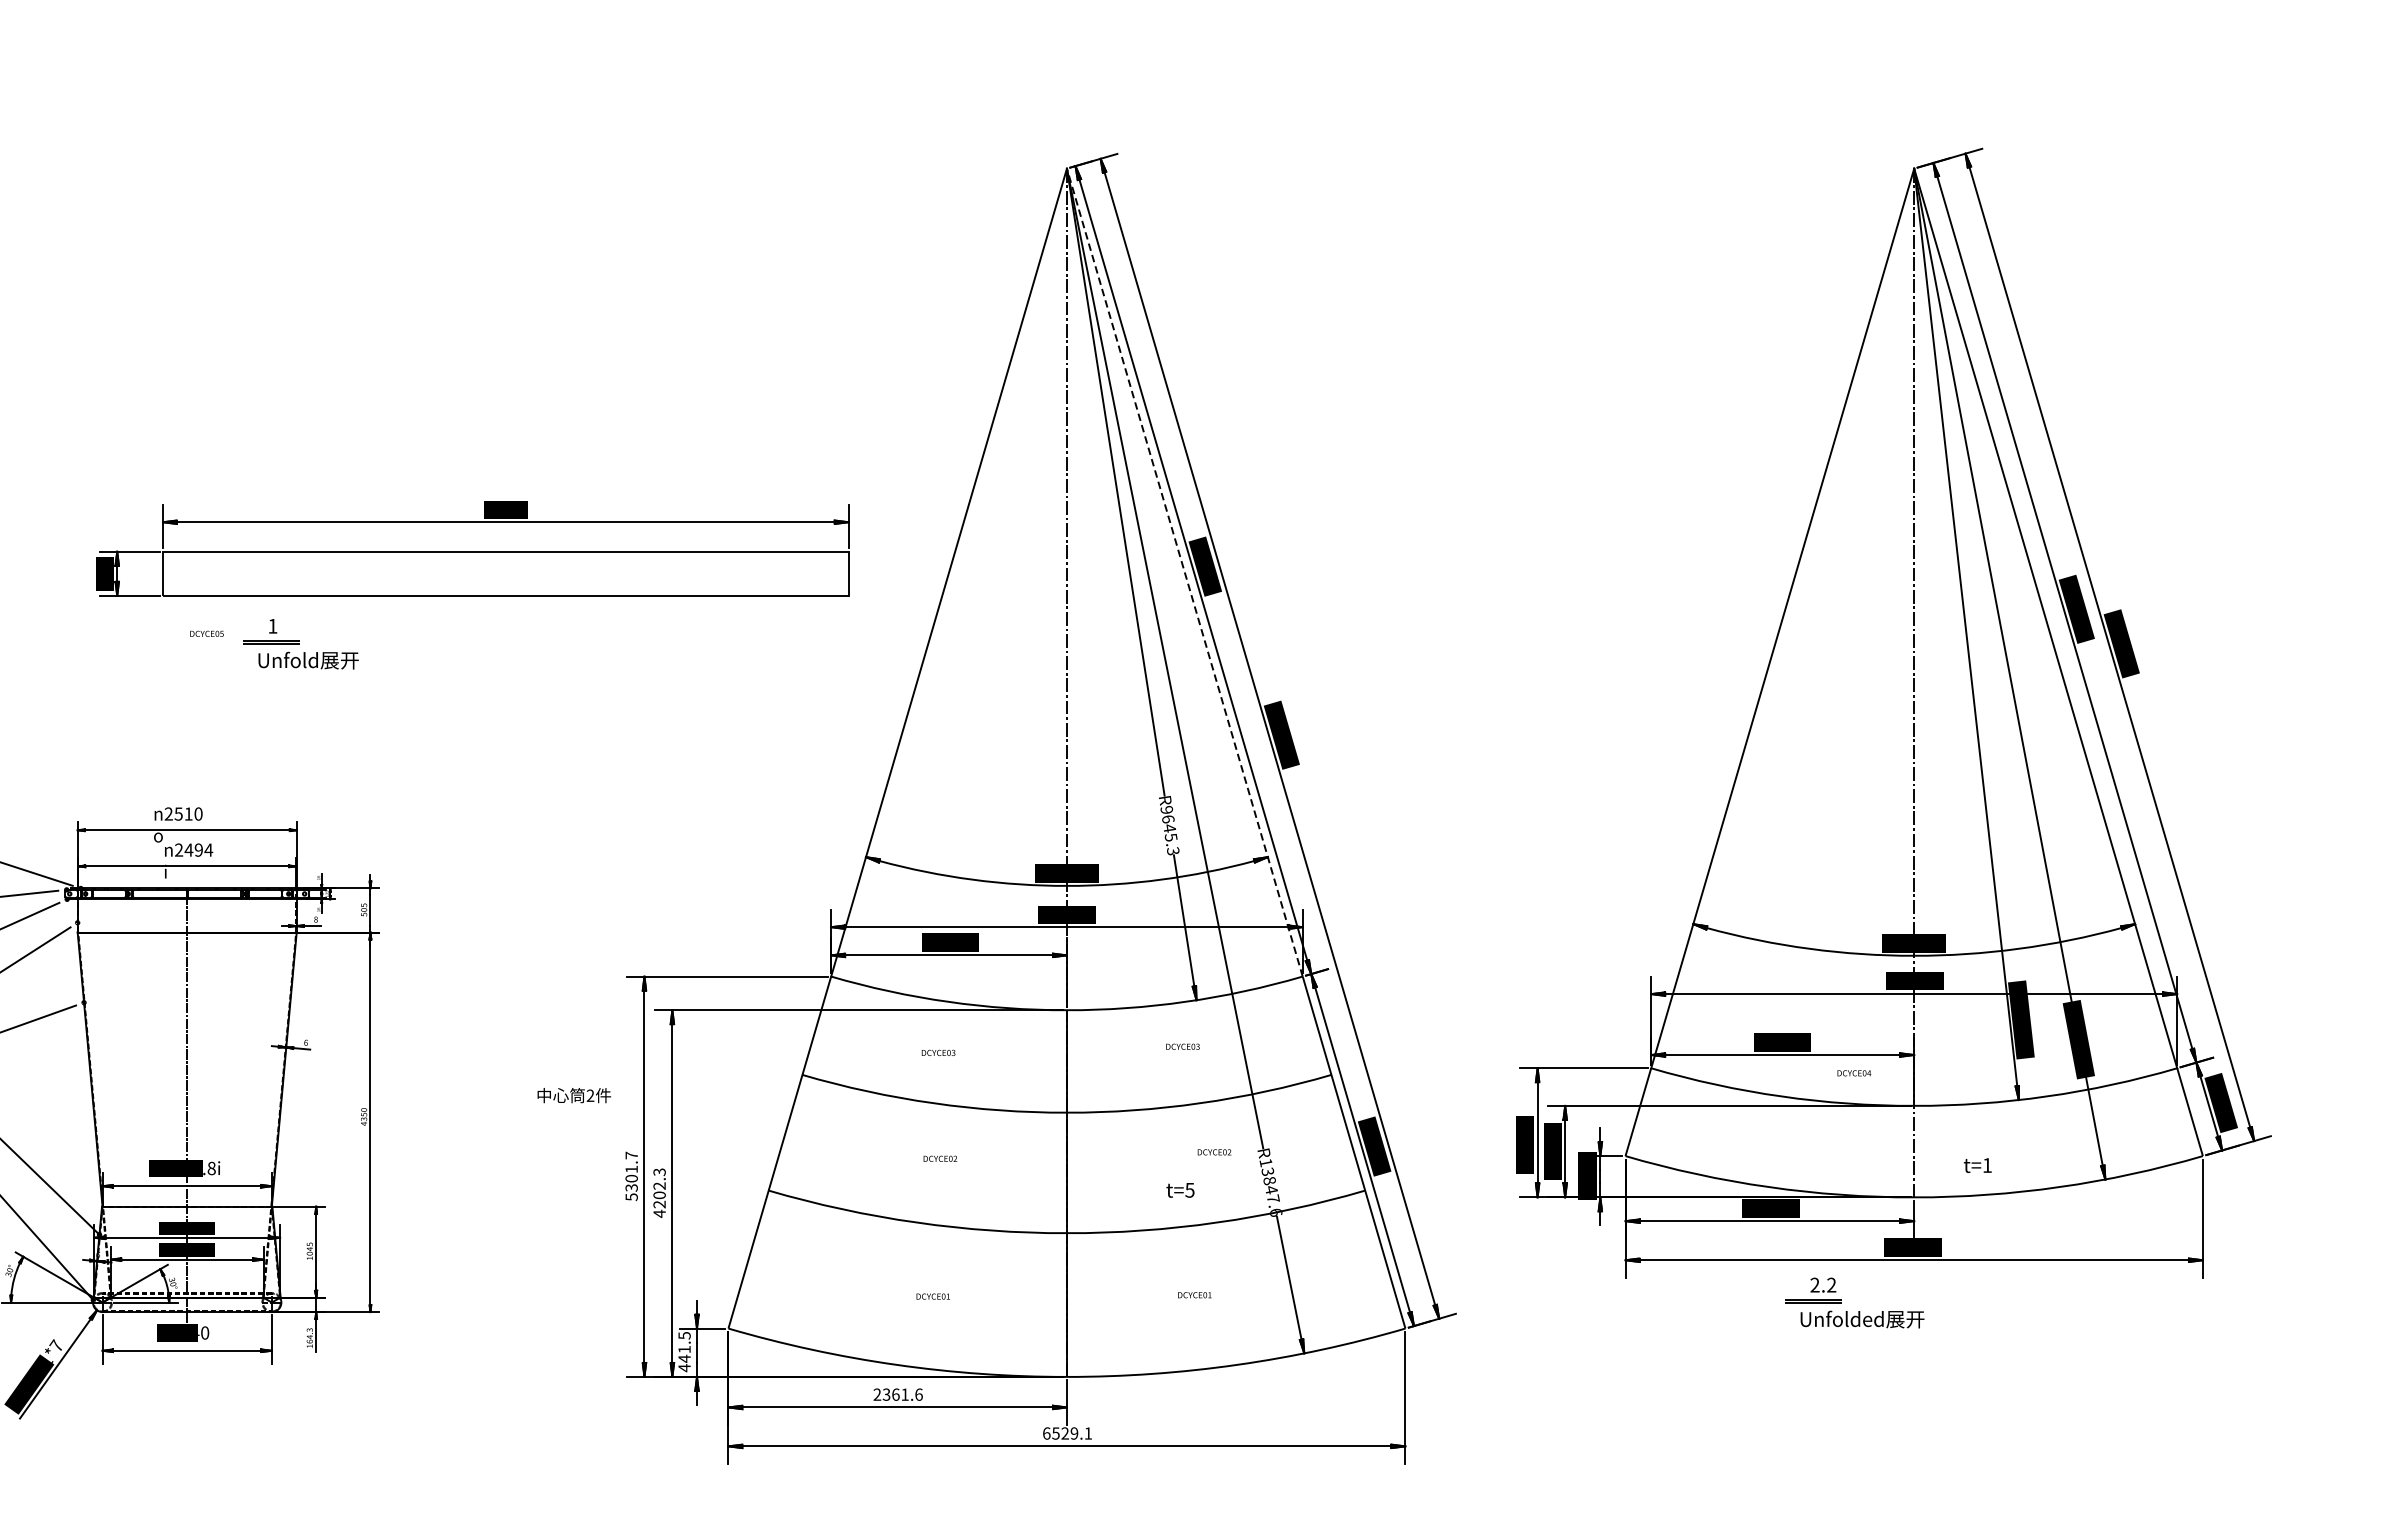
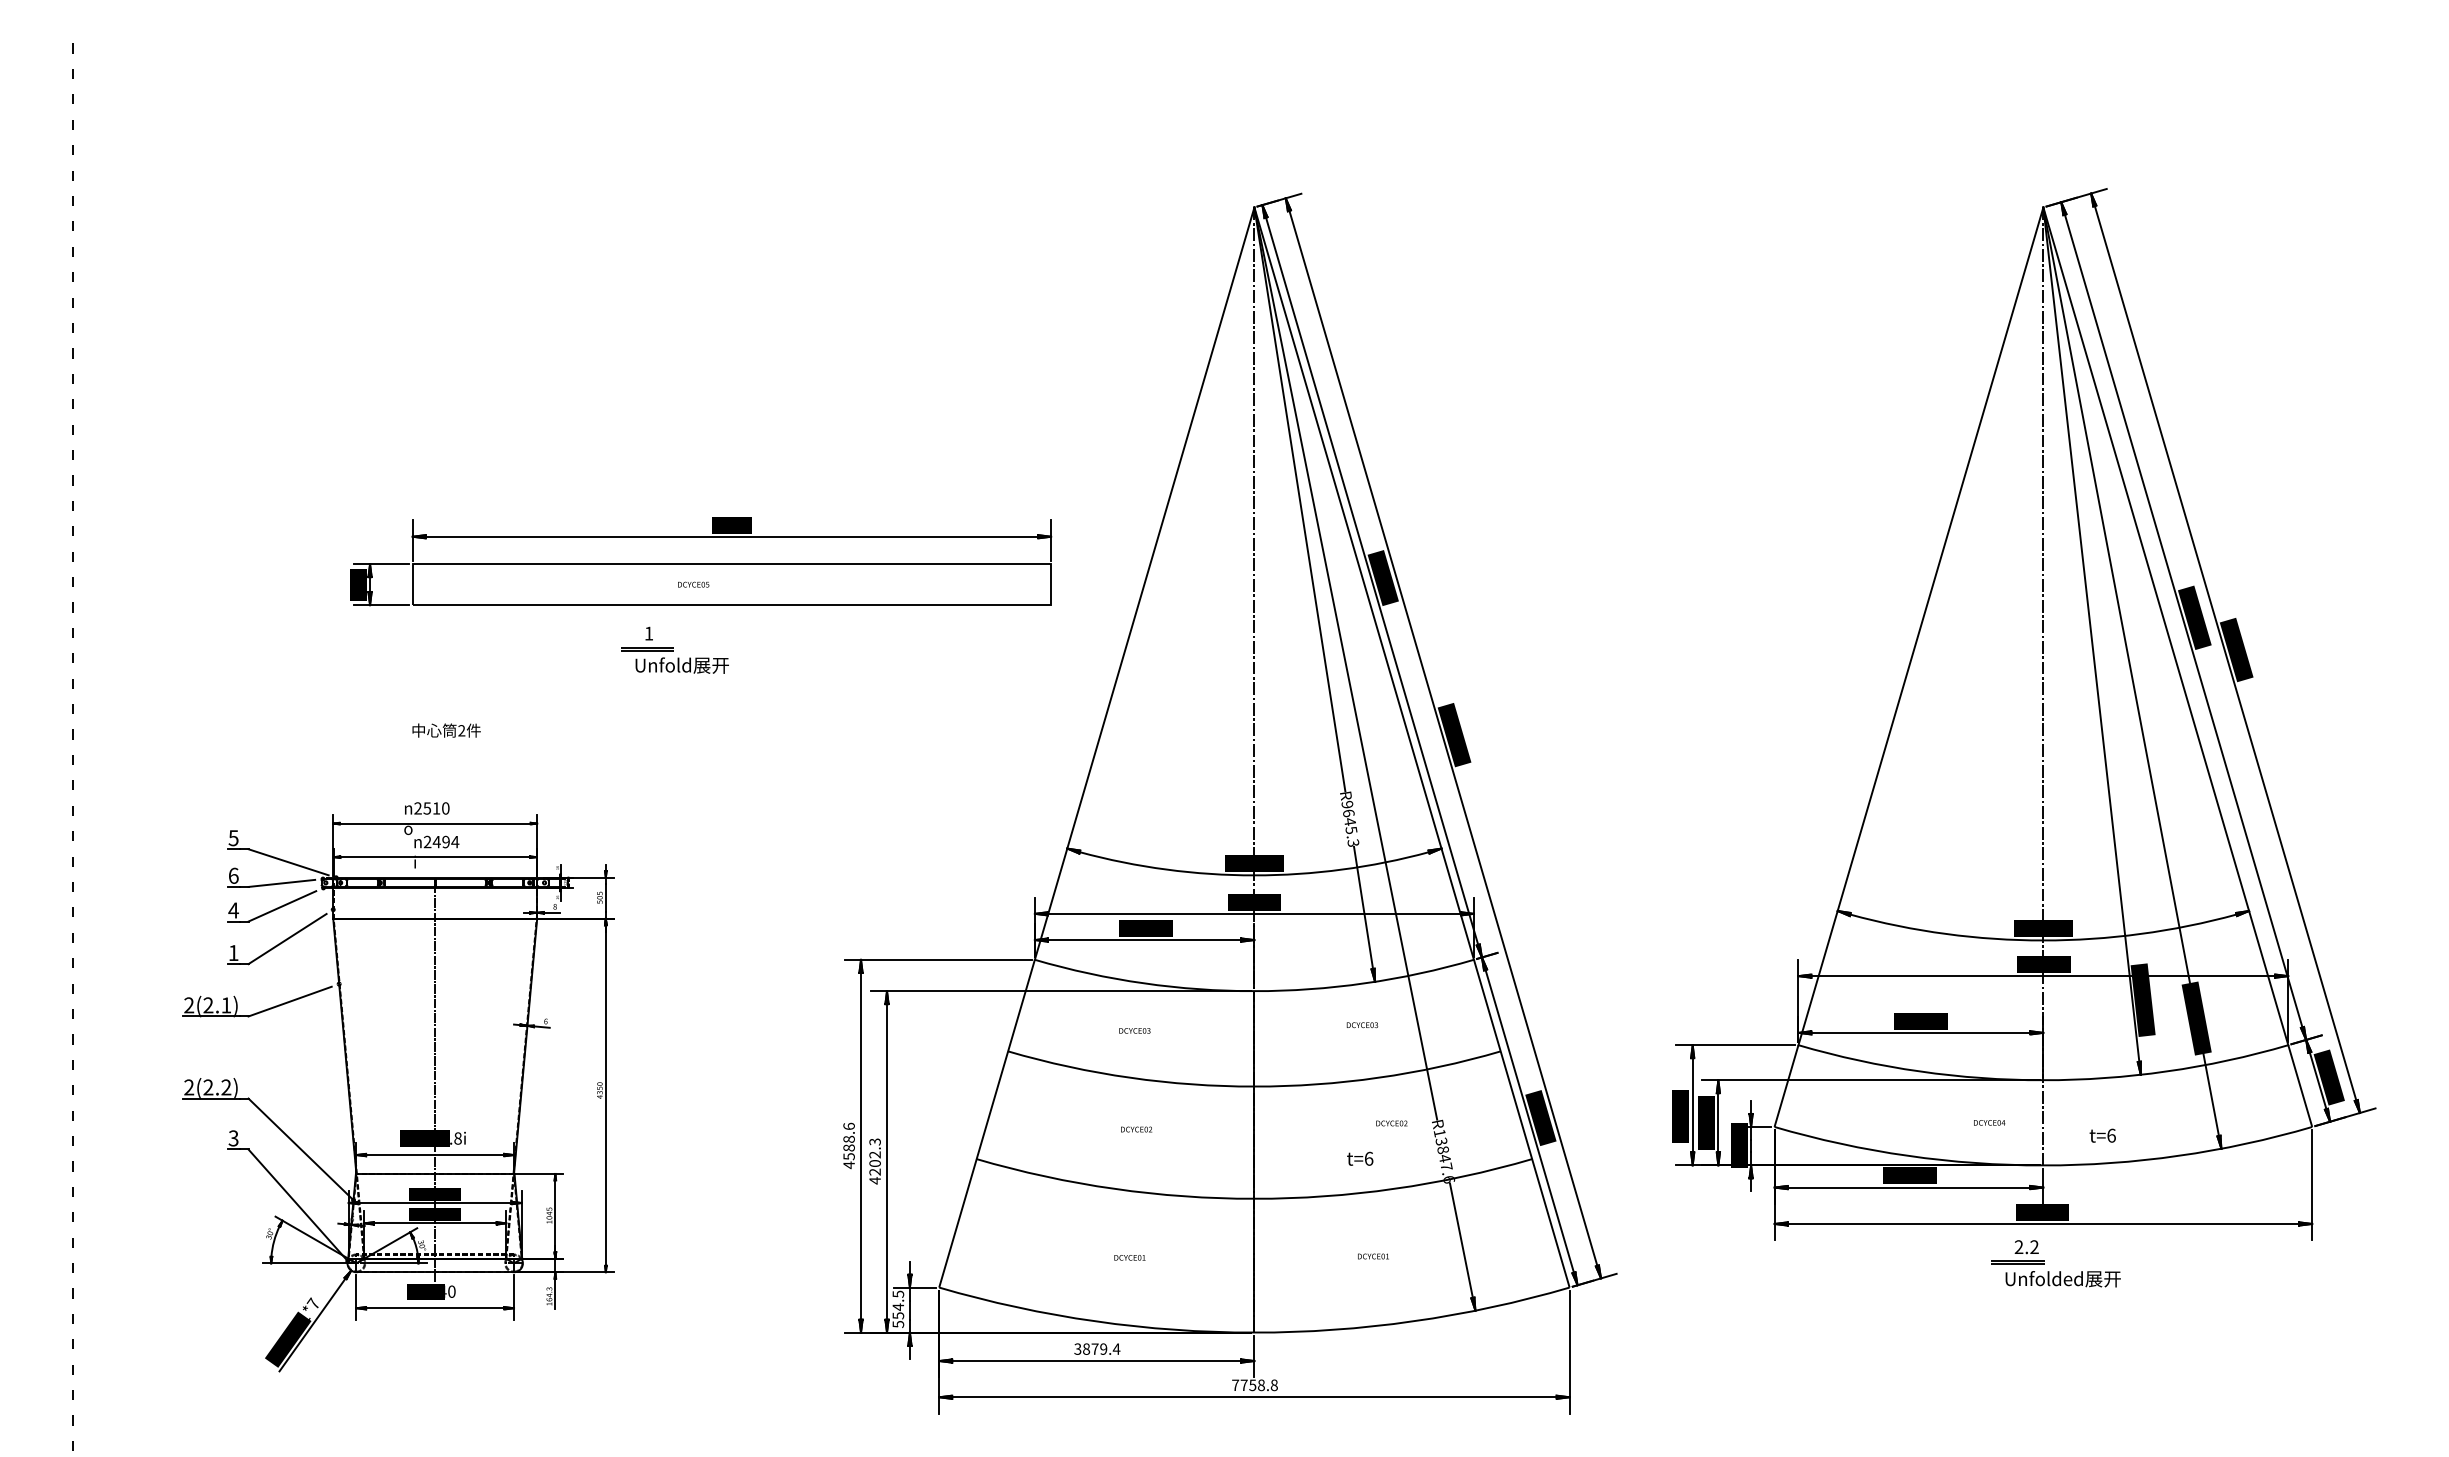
line: (1185, 572) -> (1364, 583), dashed -> solid
text: (206, 633) -> (693, 584), moved
part: (300, 643) -> (674, 649), moved
text: (1854, 1072) -> (1989, 1122), moved
text: (574, 1095) -> (446, 730), moved
text: (1987, 1165) -> (2111, 1135), t=1 -> t=6
text: (631, 1175) -> (848, 1145), 5301.7 -> 4588.6
text: (1189, 1189) -> (1368, 1158), t=5 -> t=6
part: (1858, 1311) -> (2059, 1271), moved
text: (684, 1358) -> (898, 1315), 441.5 -> 554.5
text: (898, 1393) -> (1097, 1348), 2361.6 -> 3879.4
text: (1067, 1433) -> (1254, 1385), 6529.1 -> 7758.8

